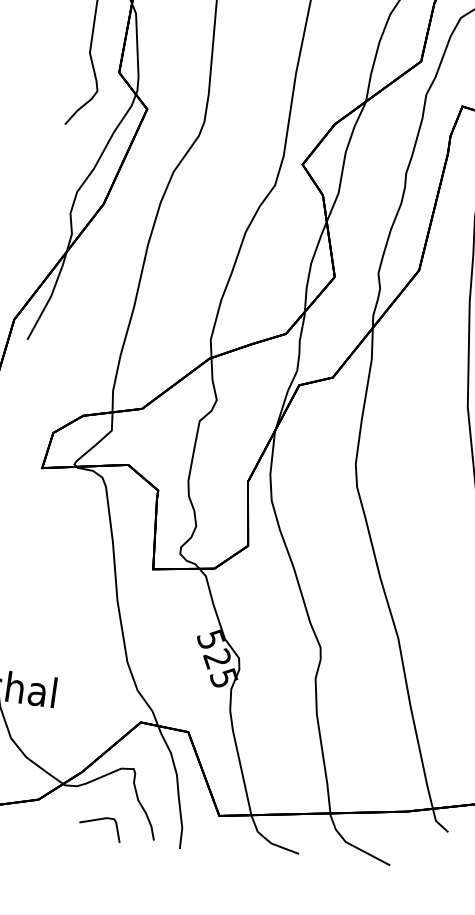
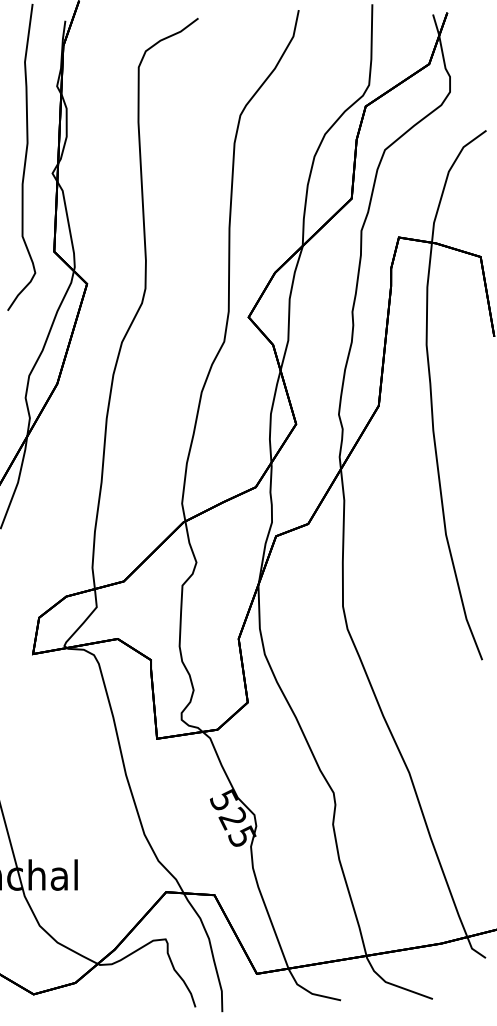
line: (98, 820) -> (137, 995), removed

